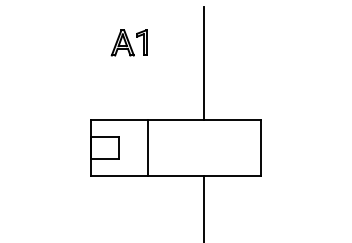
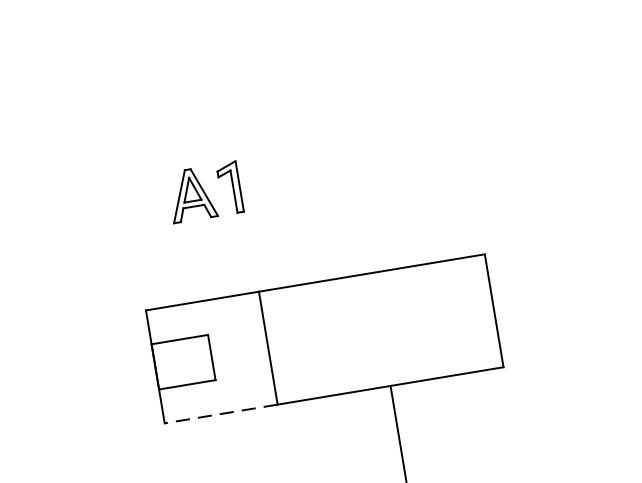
part: (128, 42) -> (203, 191), moved
line: (204, 62) -> (353, 158), removed
line: (118, 176) -> (219, 414), solid -> dashed

